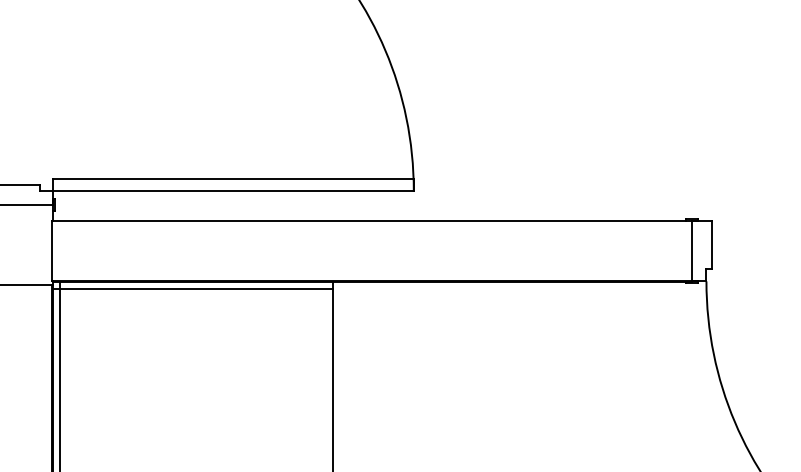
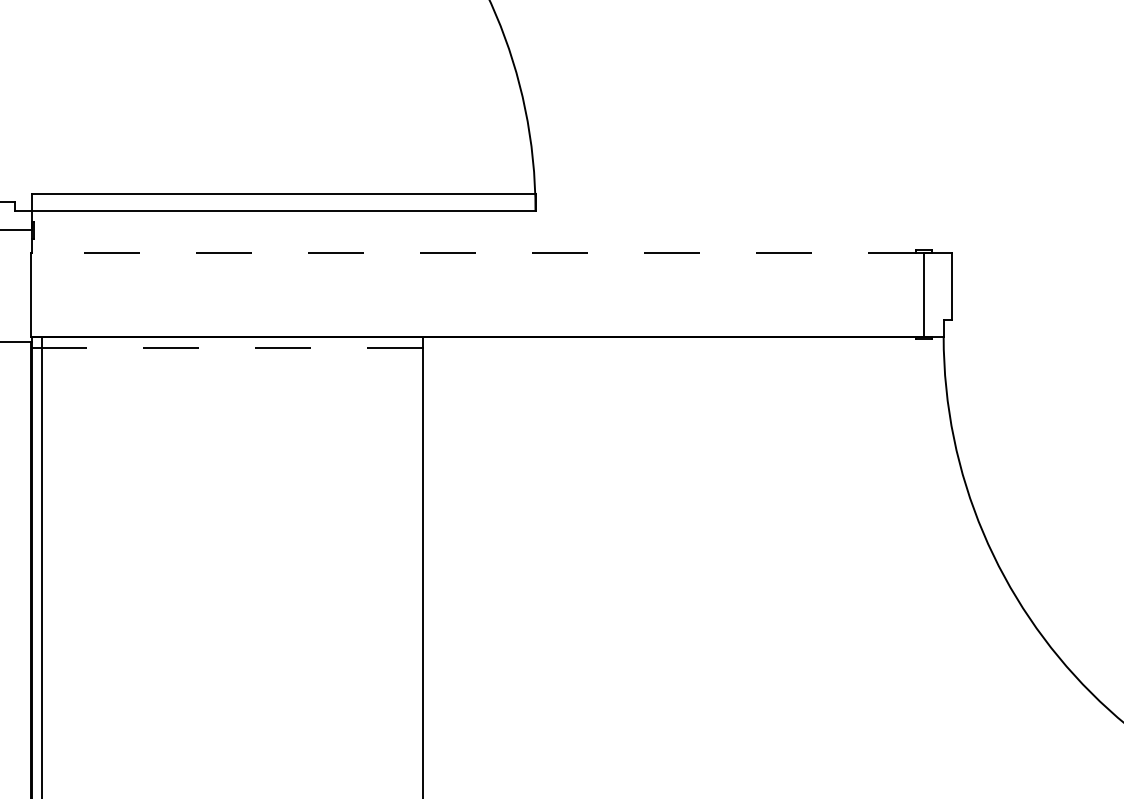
line: (372, 221) -> (477, 252), solid -> dashed
line: (192, 289) -> (227, 347), solid -> dashed

